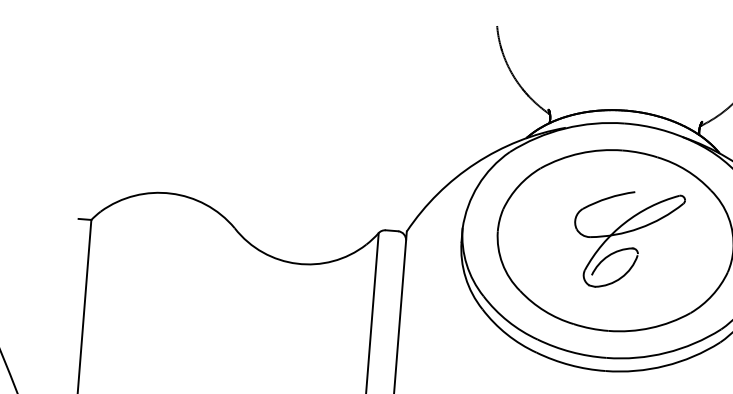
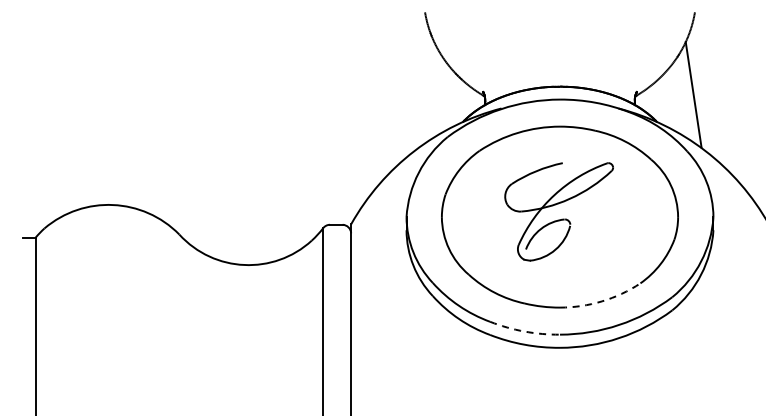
part: (624, 233) -> (555, 205), moved
arc: (651, 328) -> (602, 301), solid -> dashed
arc: (571, 351) -> (524, 331), solid -> dashed

